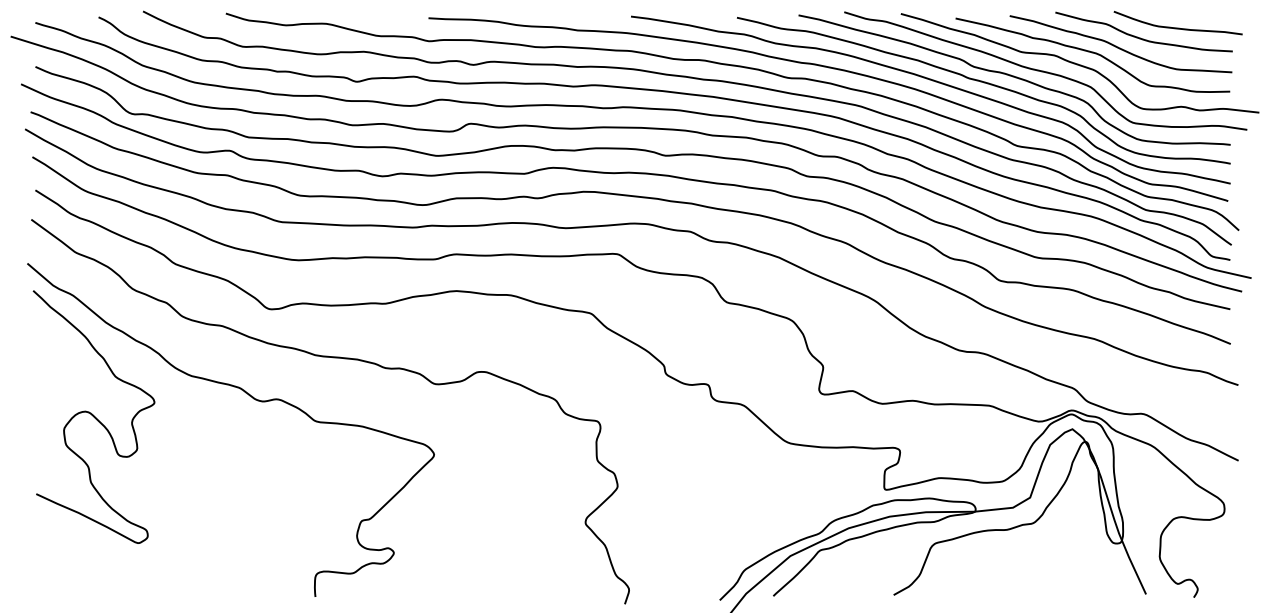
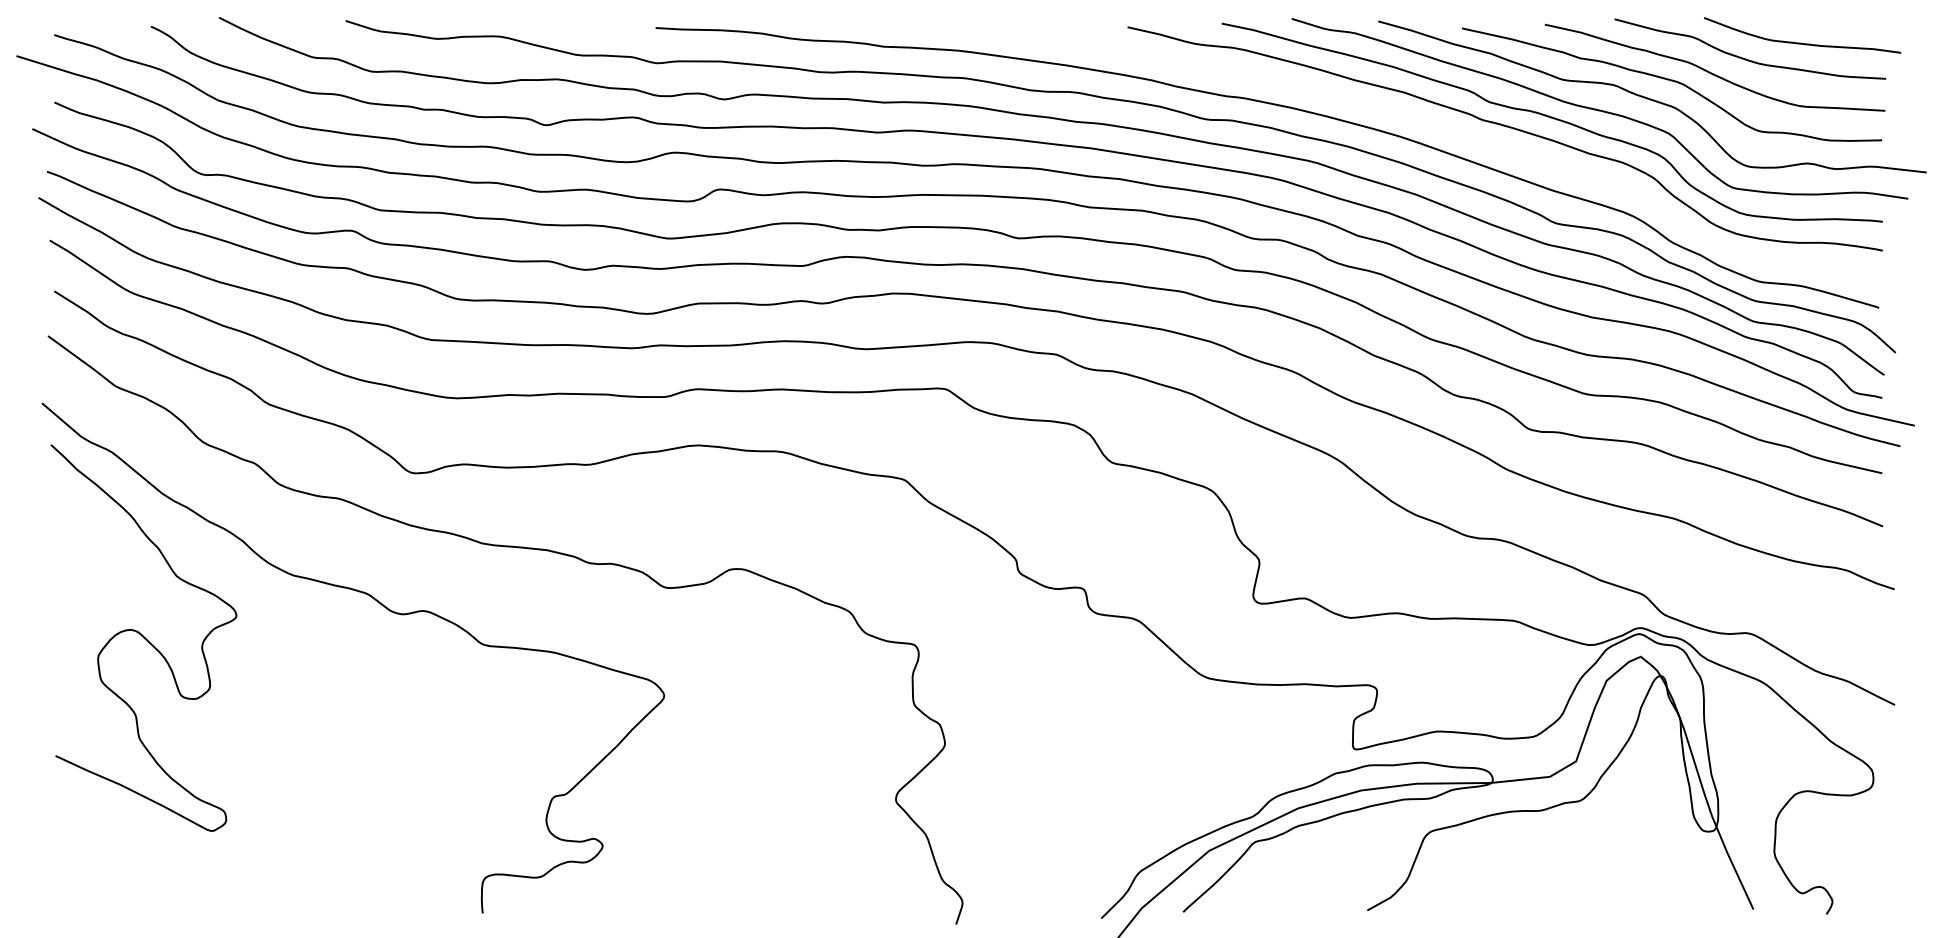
curve: (935, 82) -> (1431, 126), removed

